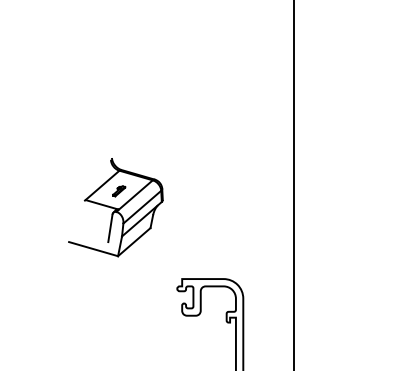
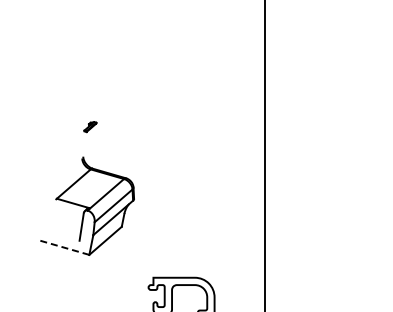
part: (119, 191) -> (90, 127), moved
line: (93, 248) -> (64, 247), solid -> dashed

